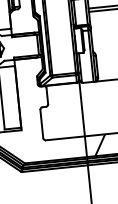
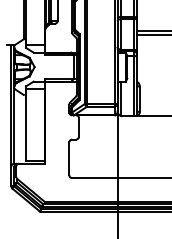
hatch: (100, 145) -> (134, 190), removed

